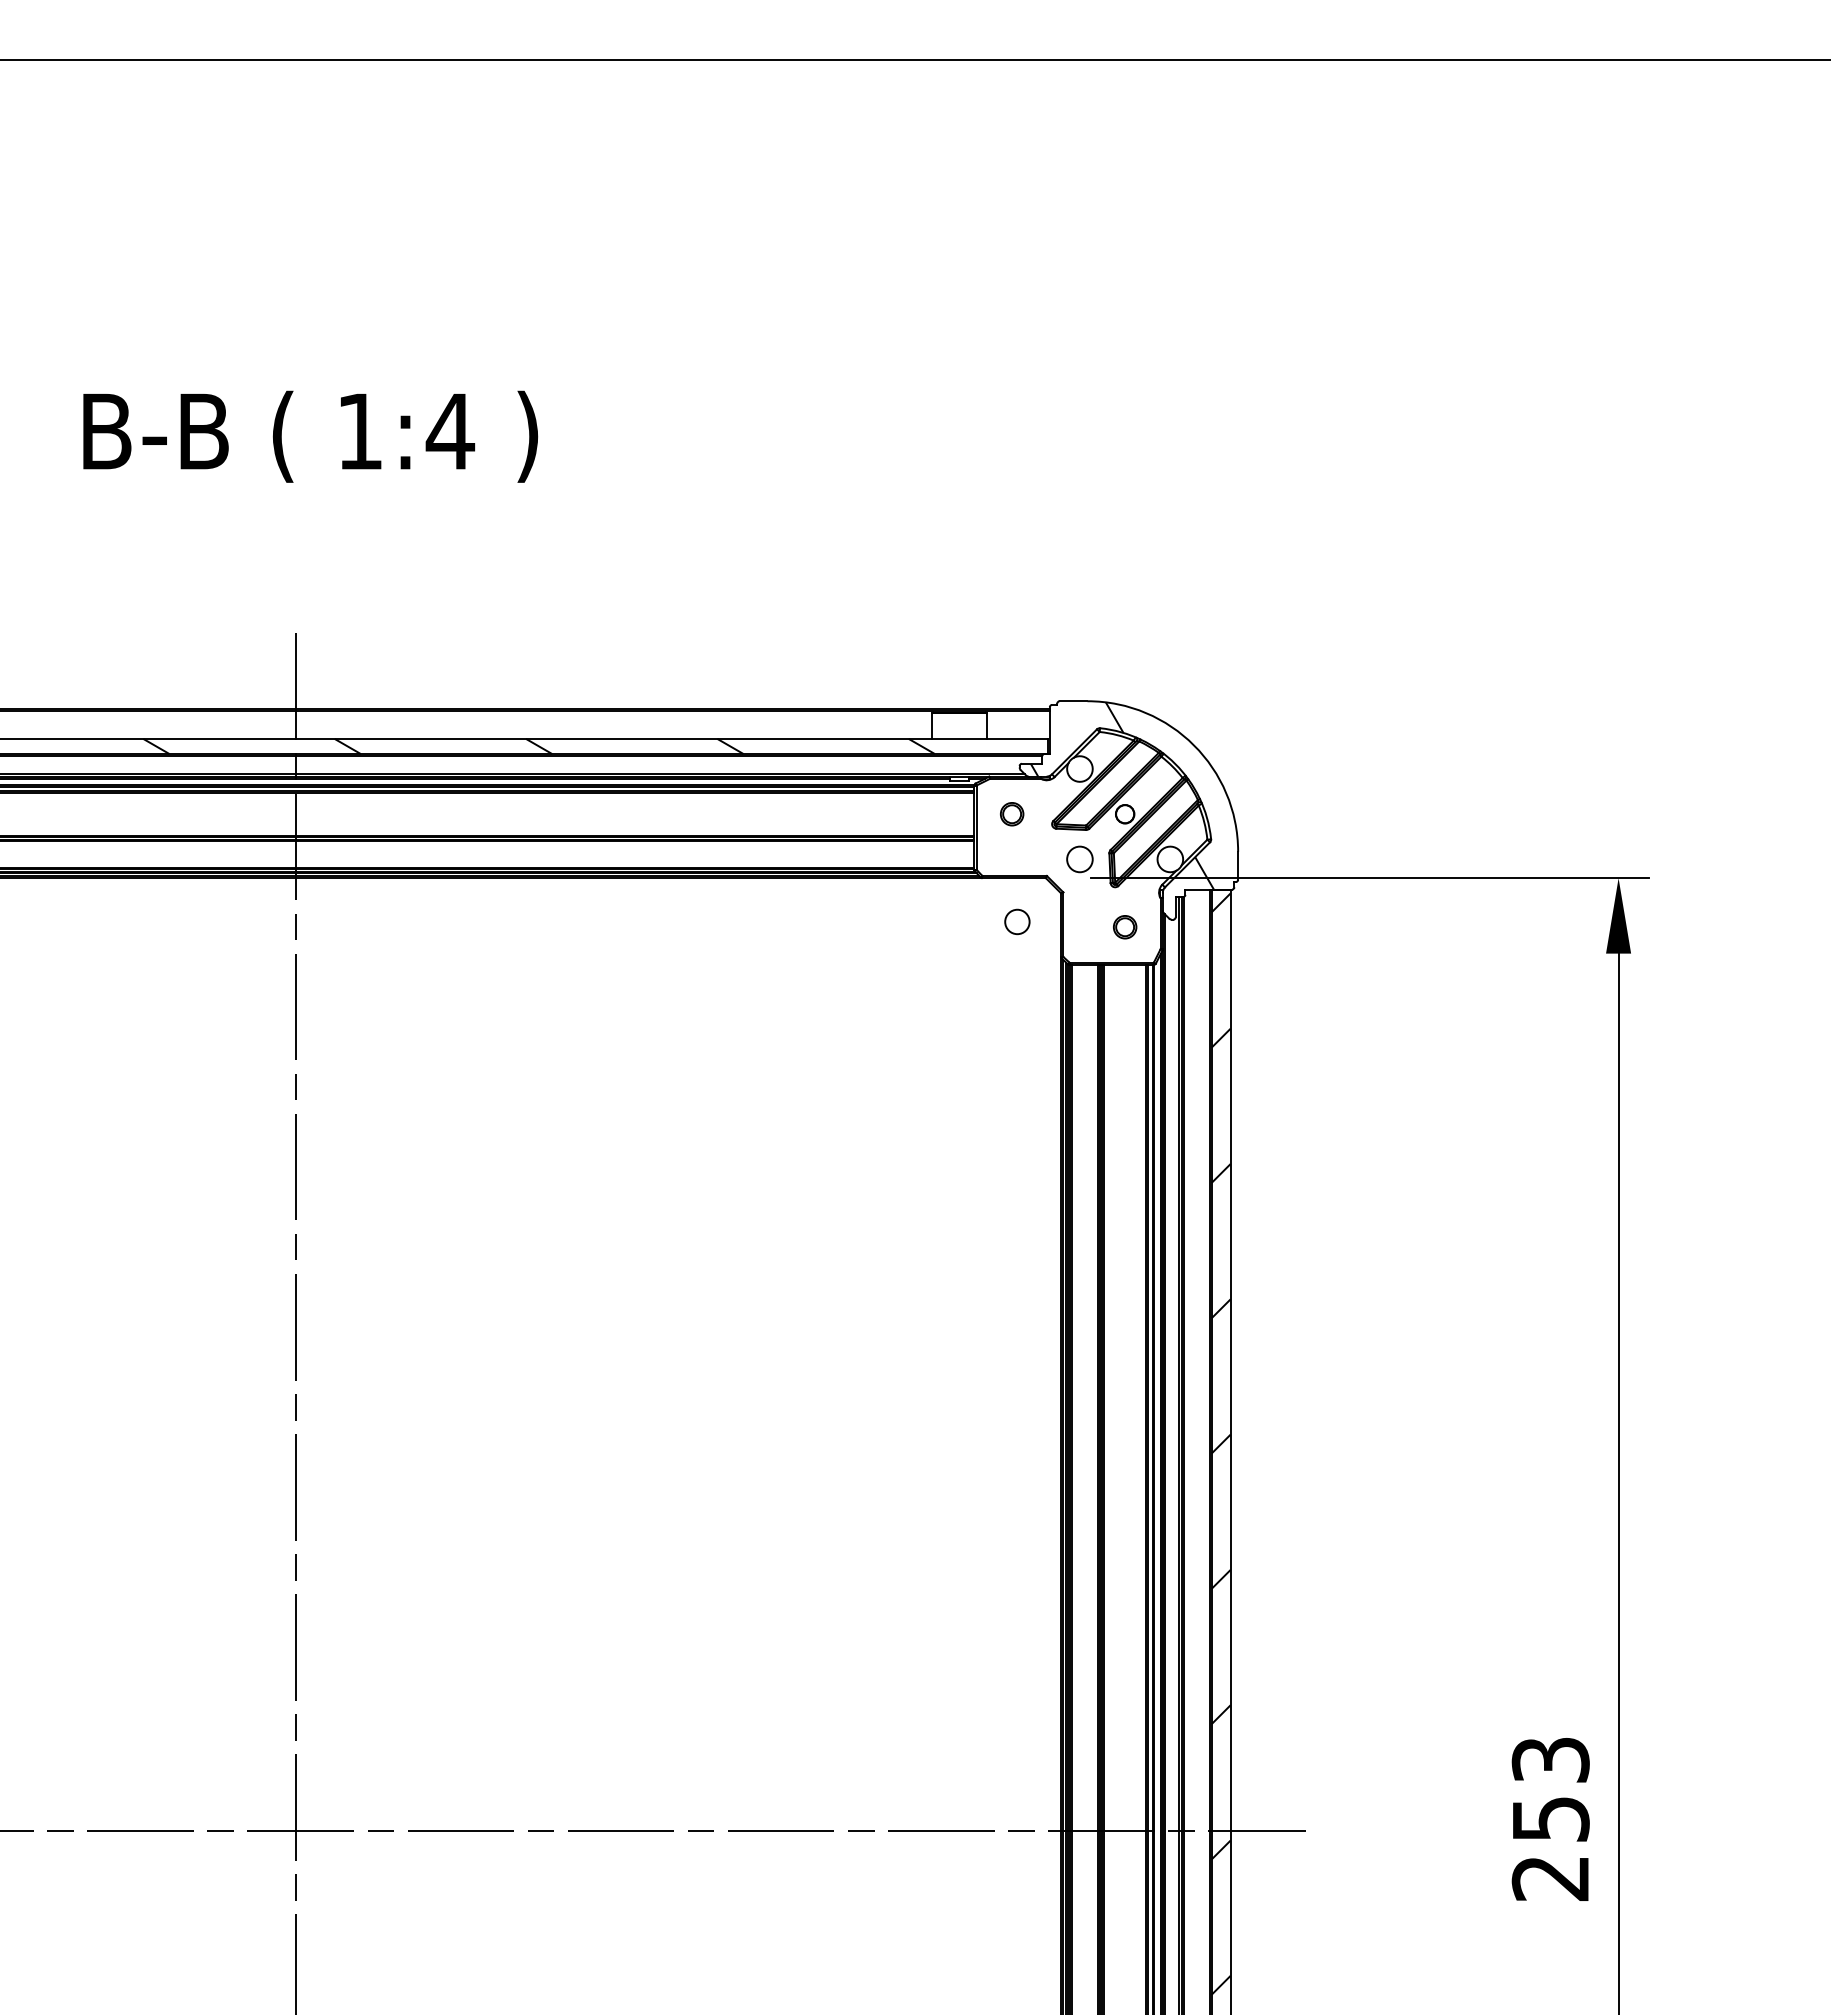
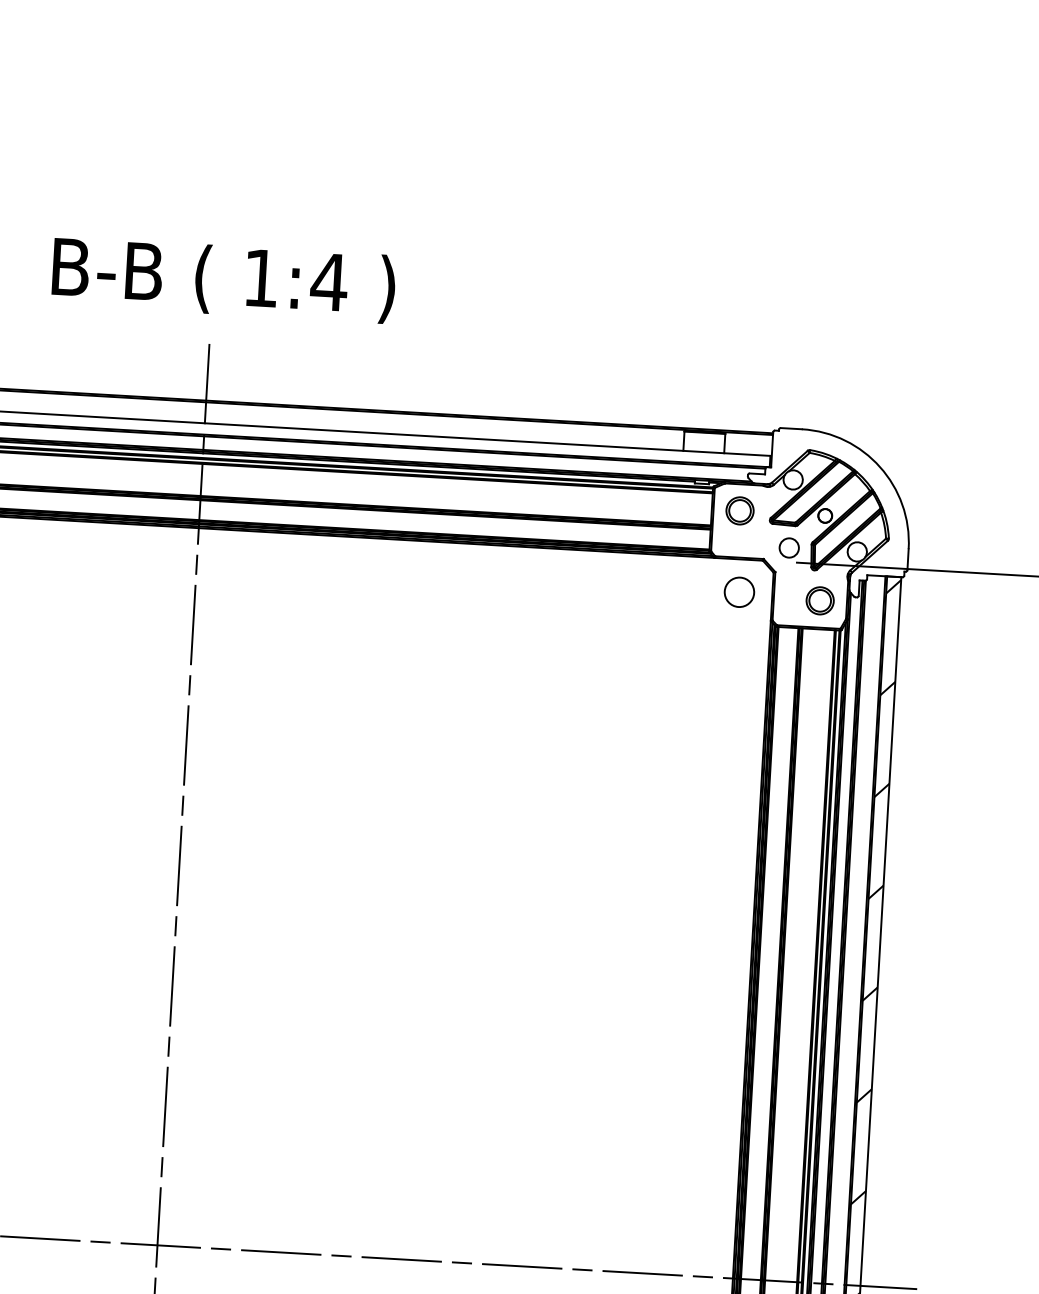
text: (310, 436) -> (223, 279), moved
hatch: (538, 745) -> (386, 438), removed
hatch: (1121, 795) -> (823, 501), removed
part: (1012, 814) -> (740, 511), size x1.6
circle: (1017, 921) -> (739, 591), size x1.6
part: (1125, 927) -> (820, 601), size x1.6

